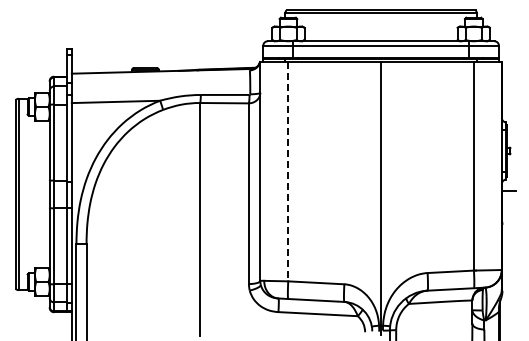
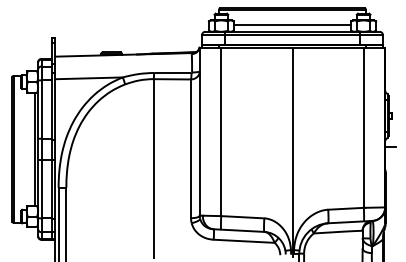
line: (380, 32) -> (292, 25), added
line: (288, 171) -> (221, 131), dashed -> solid
line: (45, 193) -> (34, 148), added

